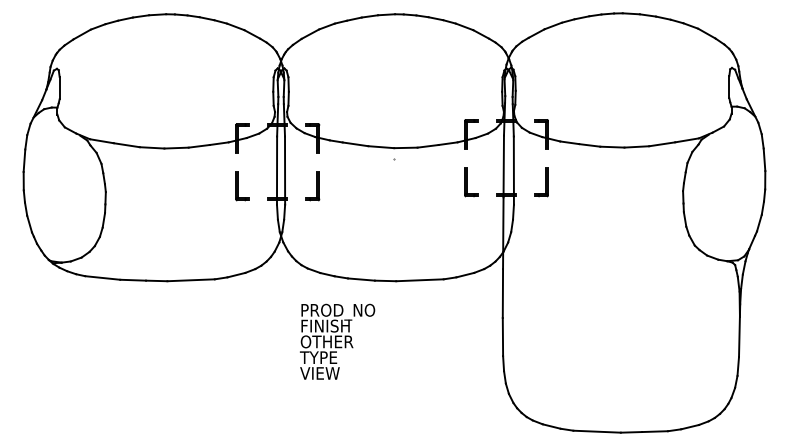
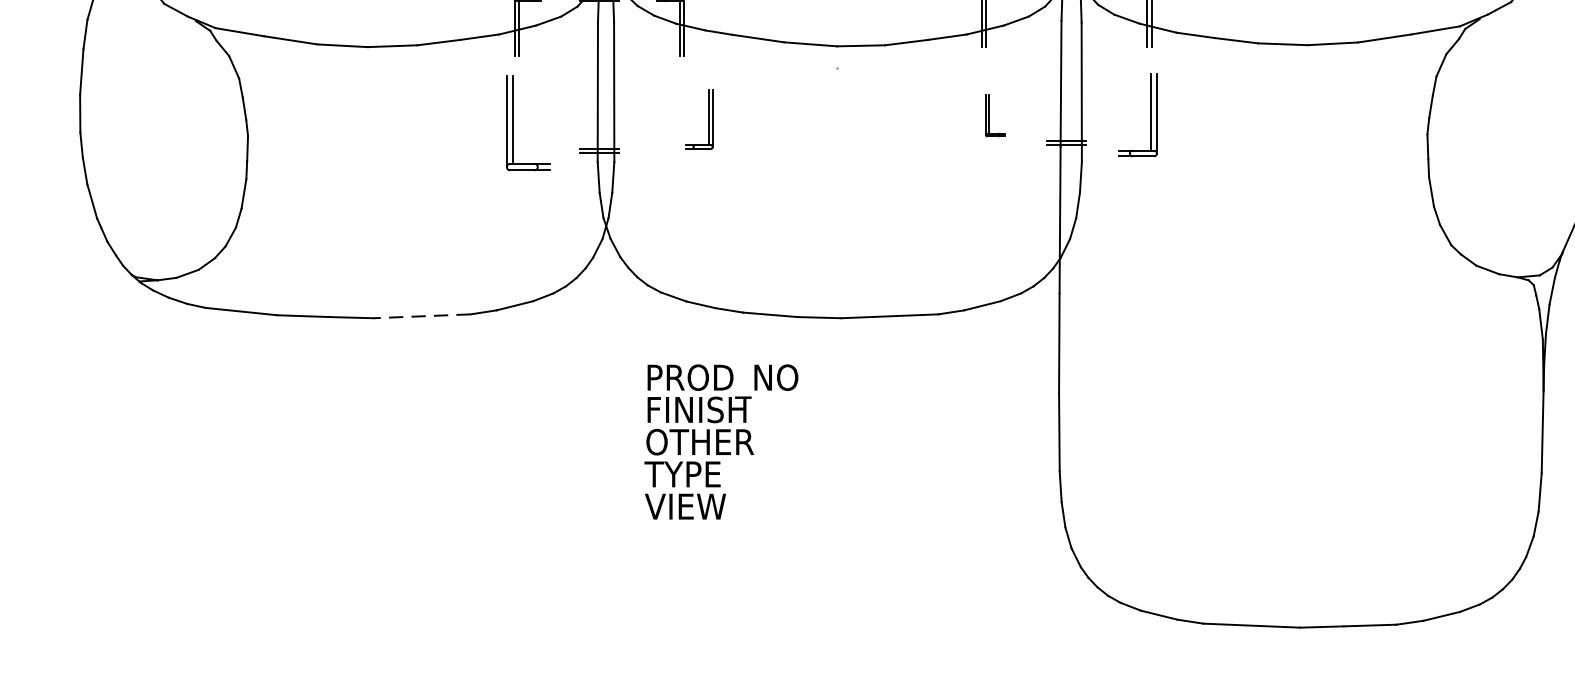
part: (471, 182) -> (995, 116), size x0.7
part: (541, 182) -> (1138, 116), size x1.4
part: (242, 186) -> (527, 124), size x1.6
part: (312, 186) -> (698, 120), moved
line: (191, 280) -> (423, 316), solid -> dashed

